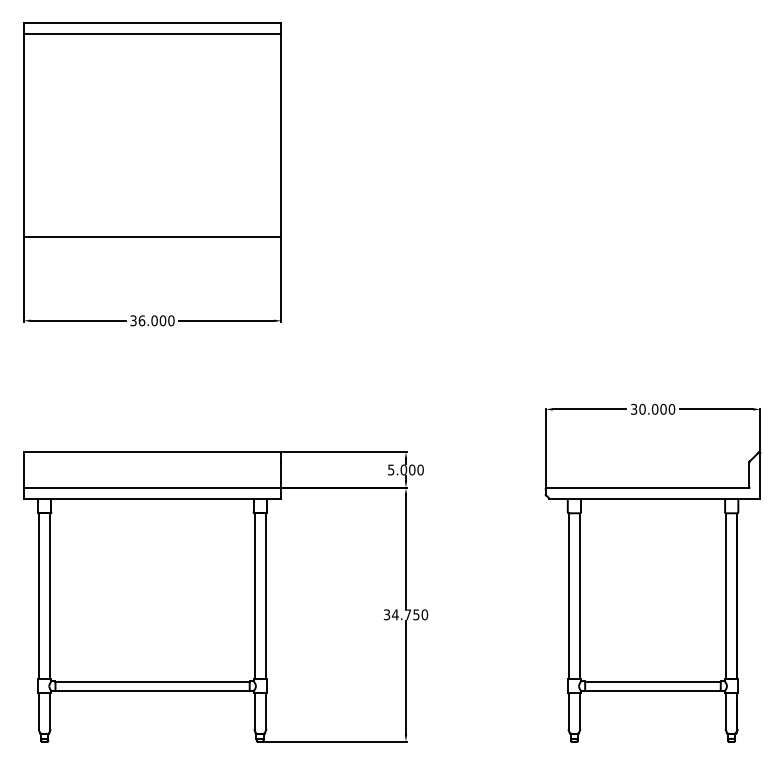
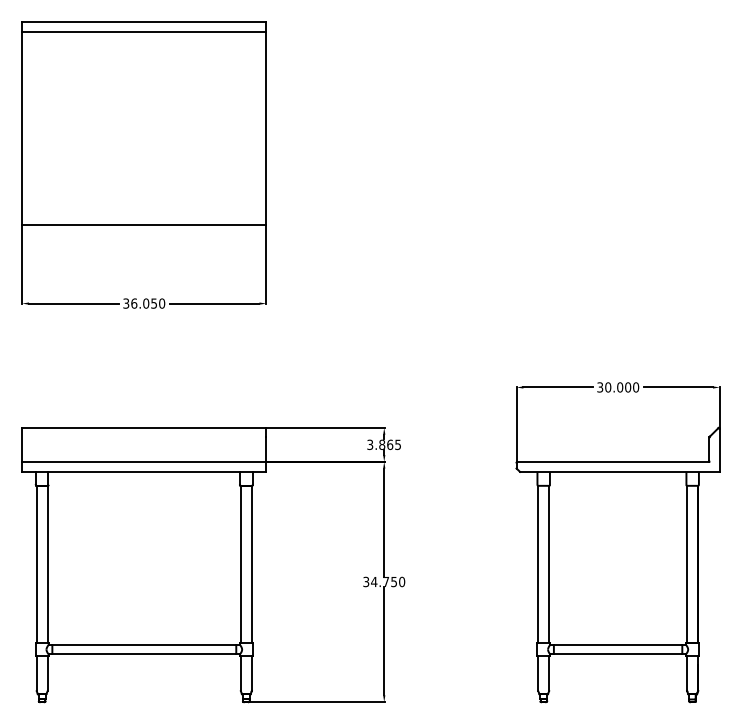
text: (163, 320) -> (154, 303), 36.000 -> 36.050
text: (406, 469) -> (384, 444), 5.000 -> 3.865

